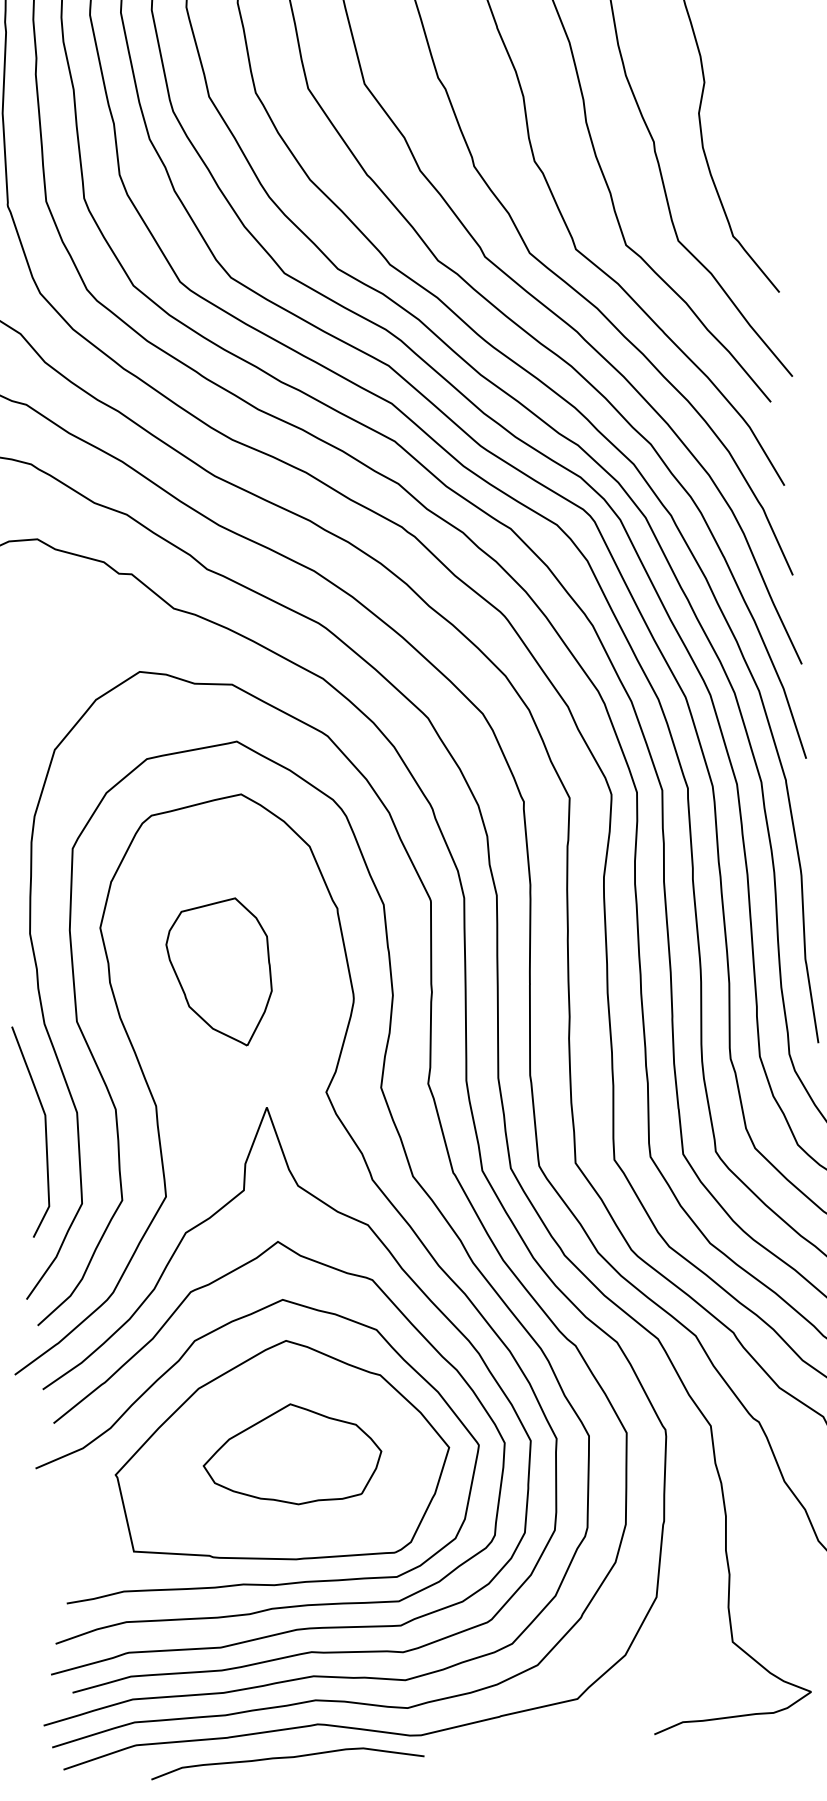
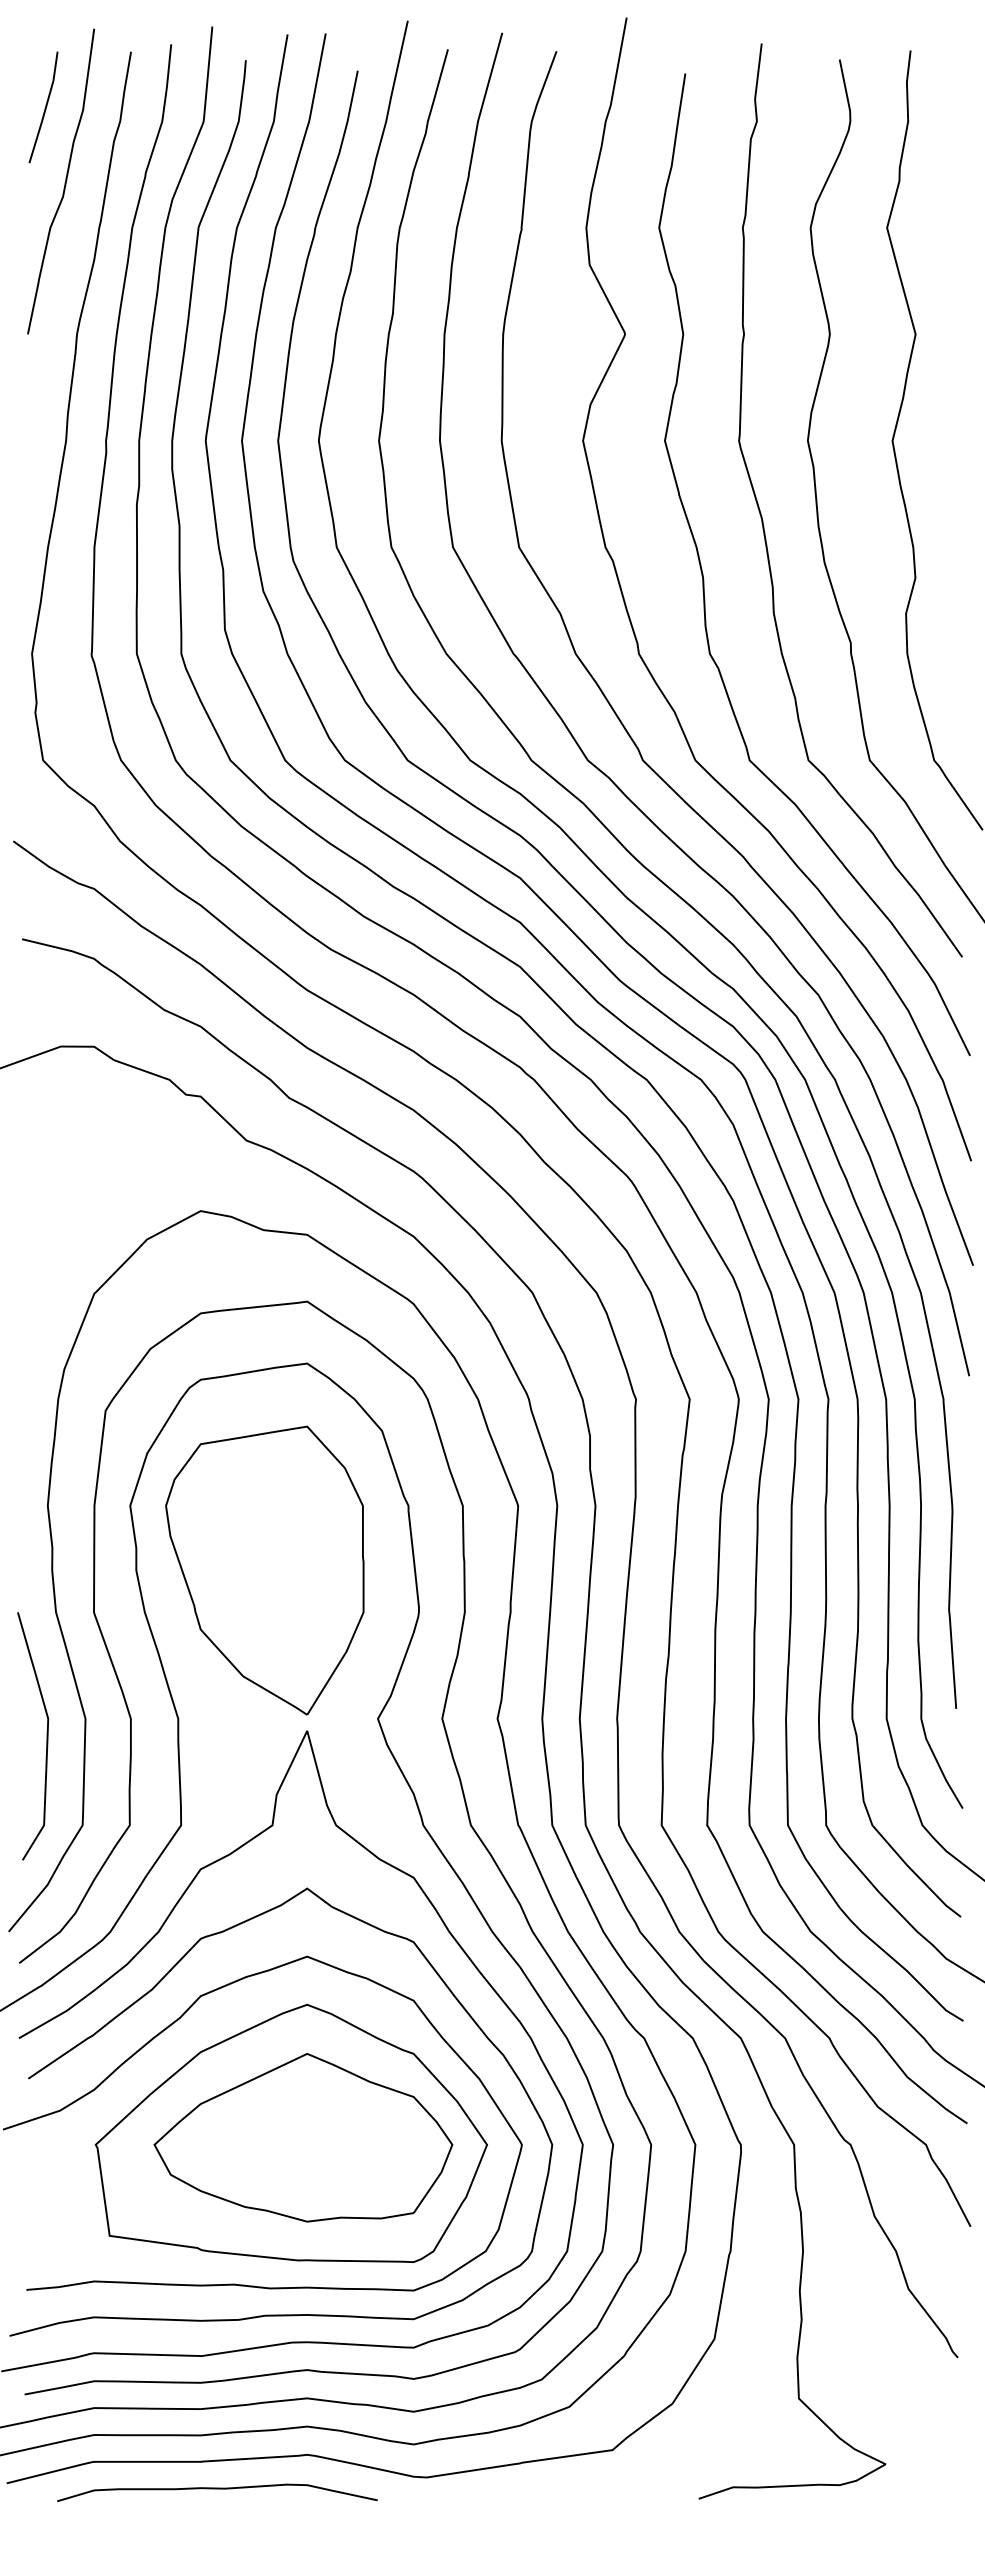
part: (219, 973) -> (264, 1570), size x1.67
part: (292, 1454) -> (303, 2137), size x1.43
curve: (287, 1758) -> (217, 2489), moved

